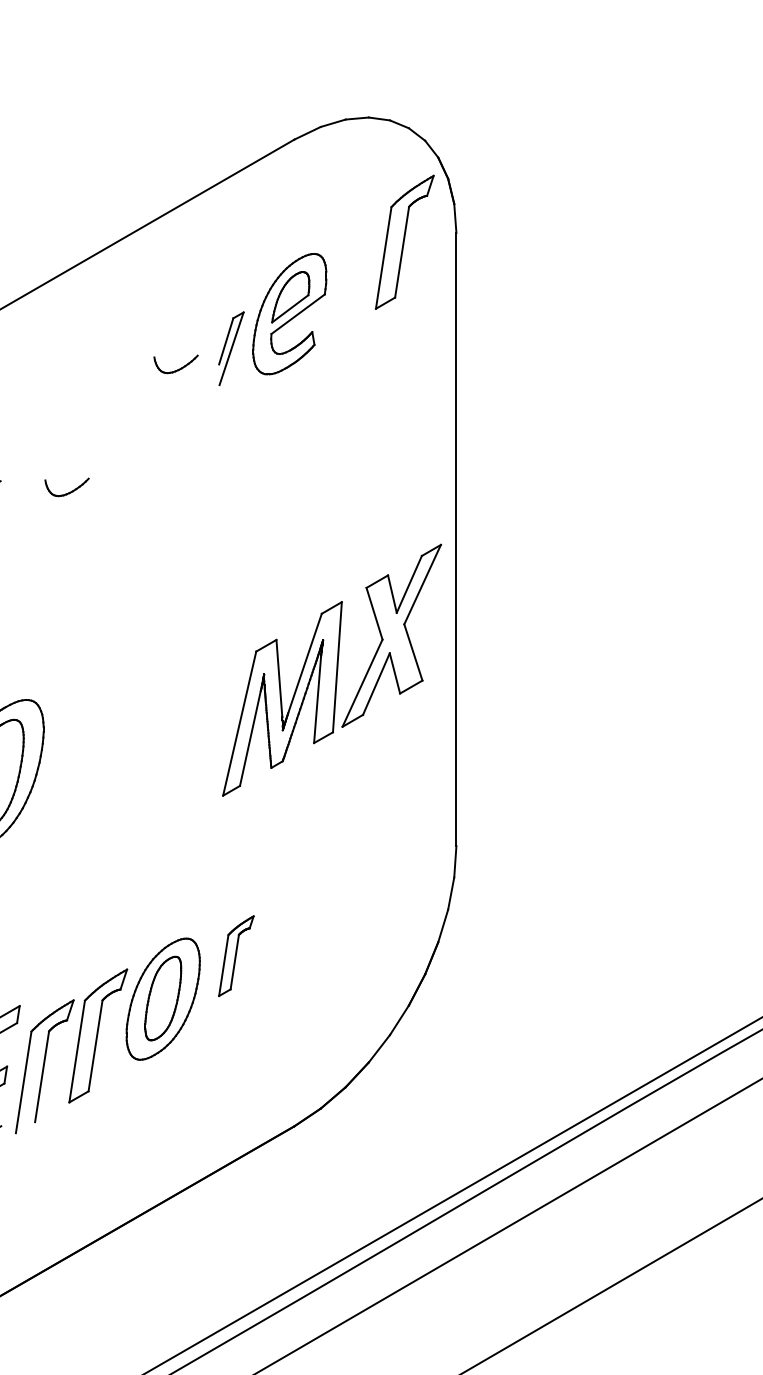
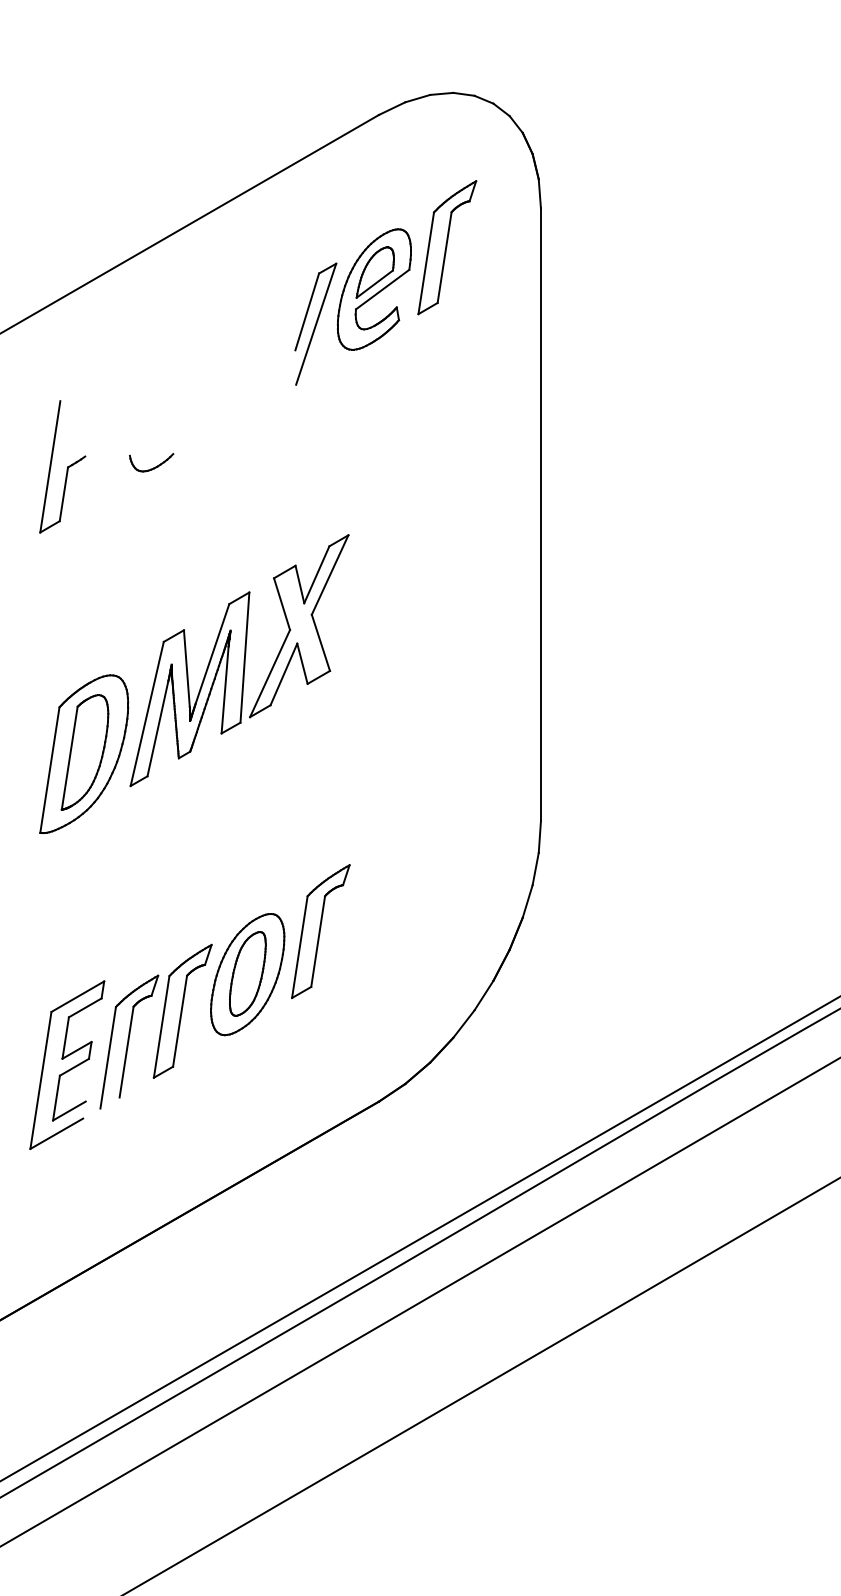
part: (404, 242) -> (447, 247), moved
part: (230, 348) -> (315, 323), size x1.67
part: (175, 364) -> (260, 339), removed
part: (331, 670) -> (239, 660), moved
part: (235, 956) -> (320, 931), size x1.67

